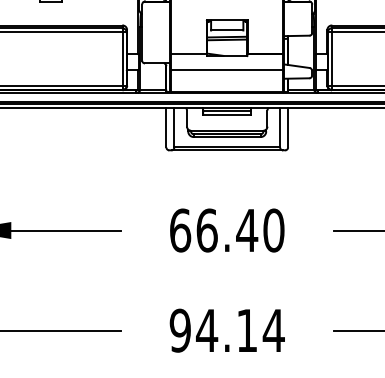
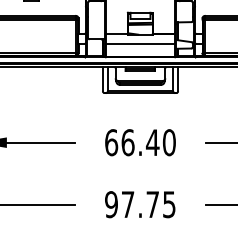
text: (240, 330) -> (148, 204), 94.14 -> 97.75

